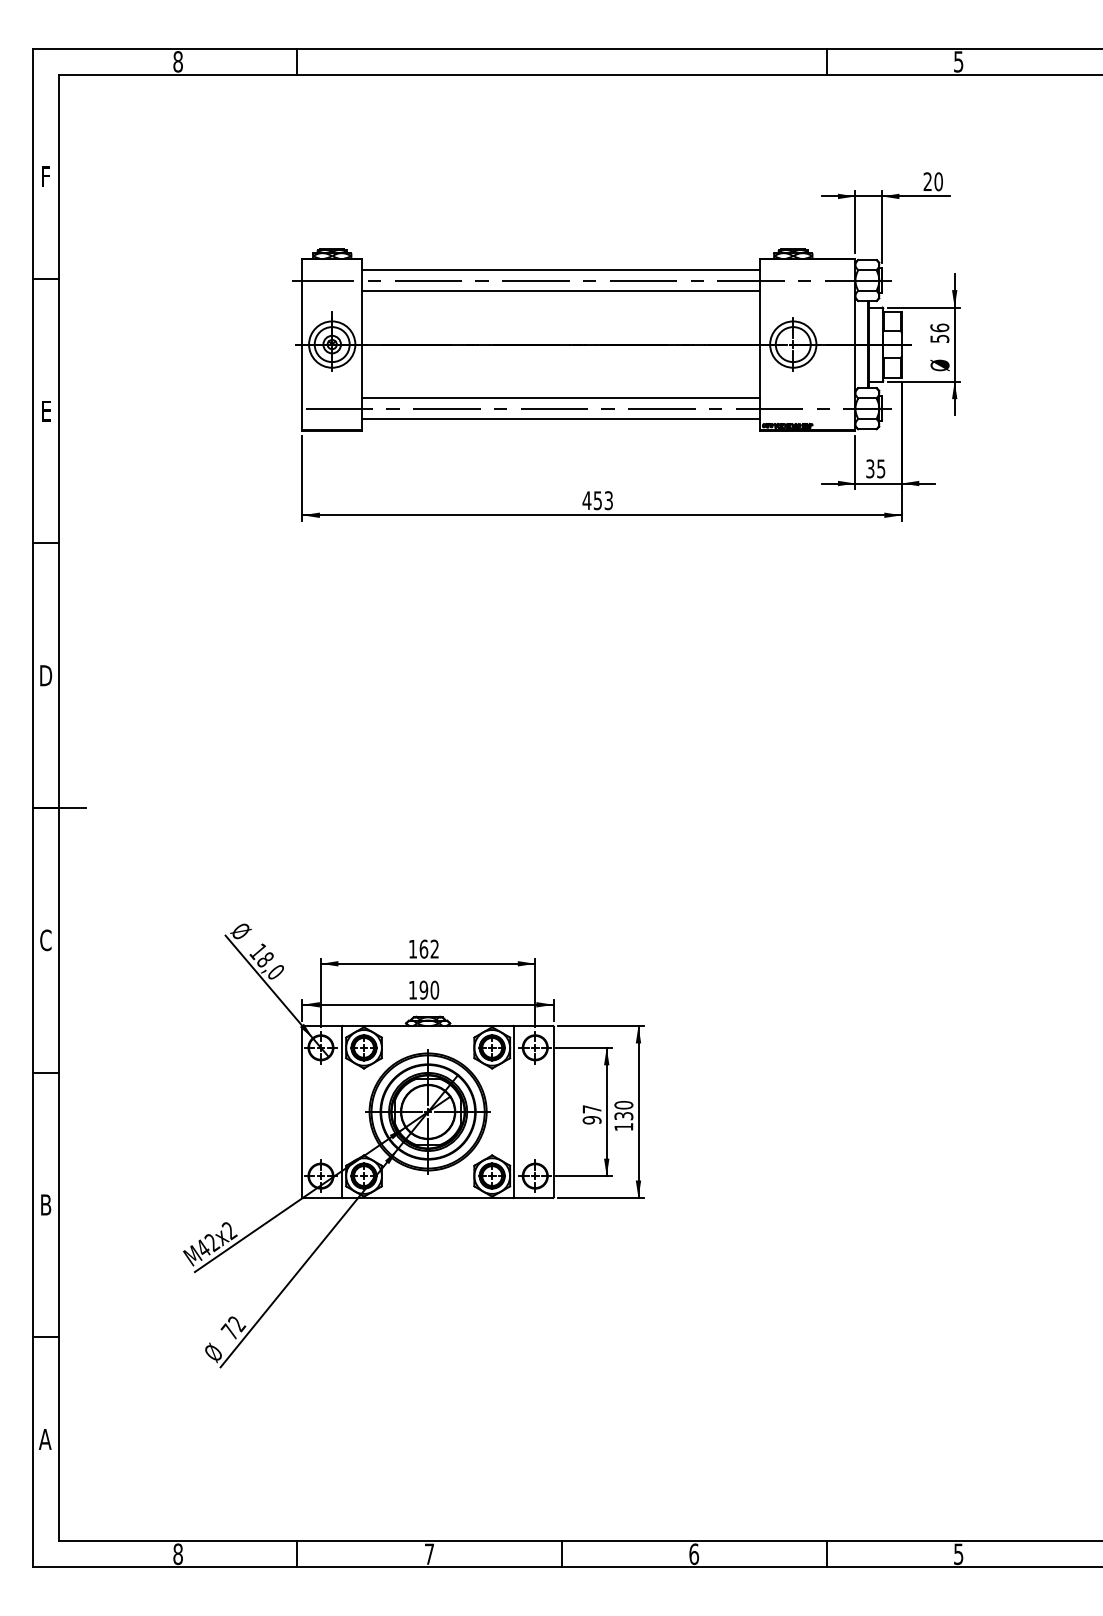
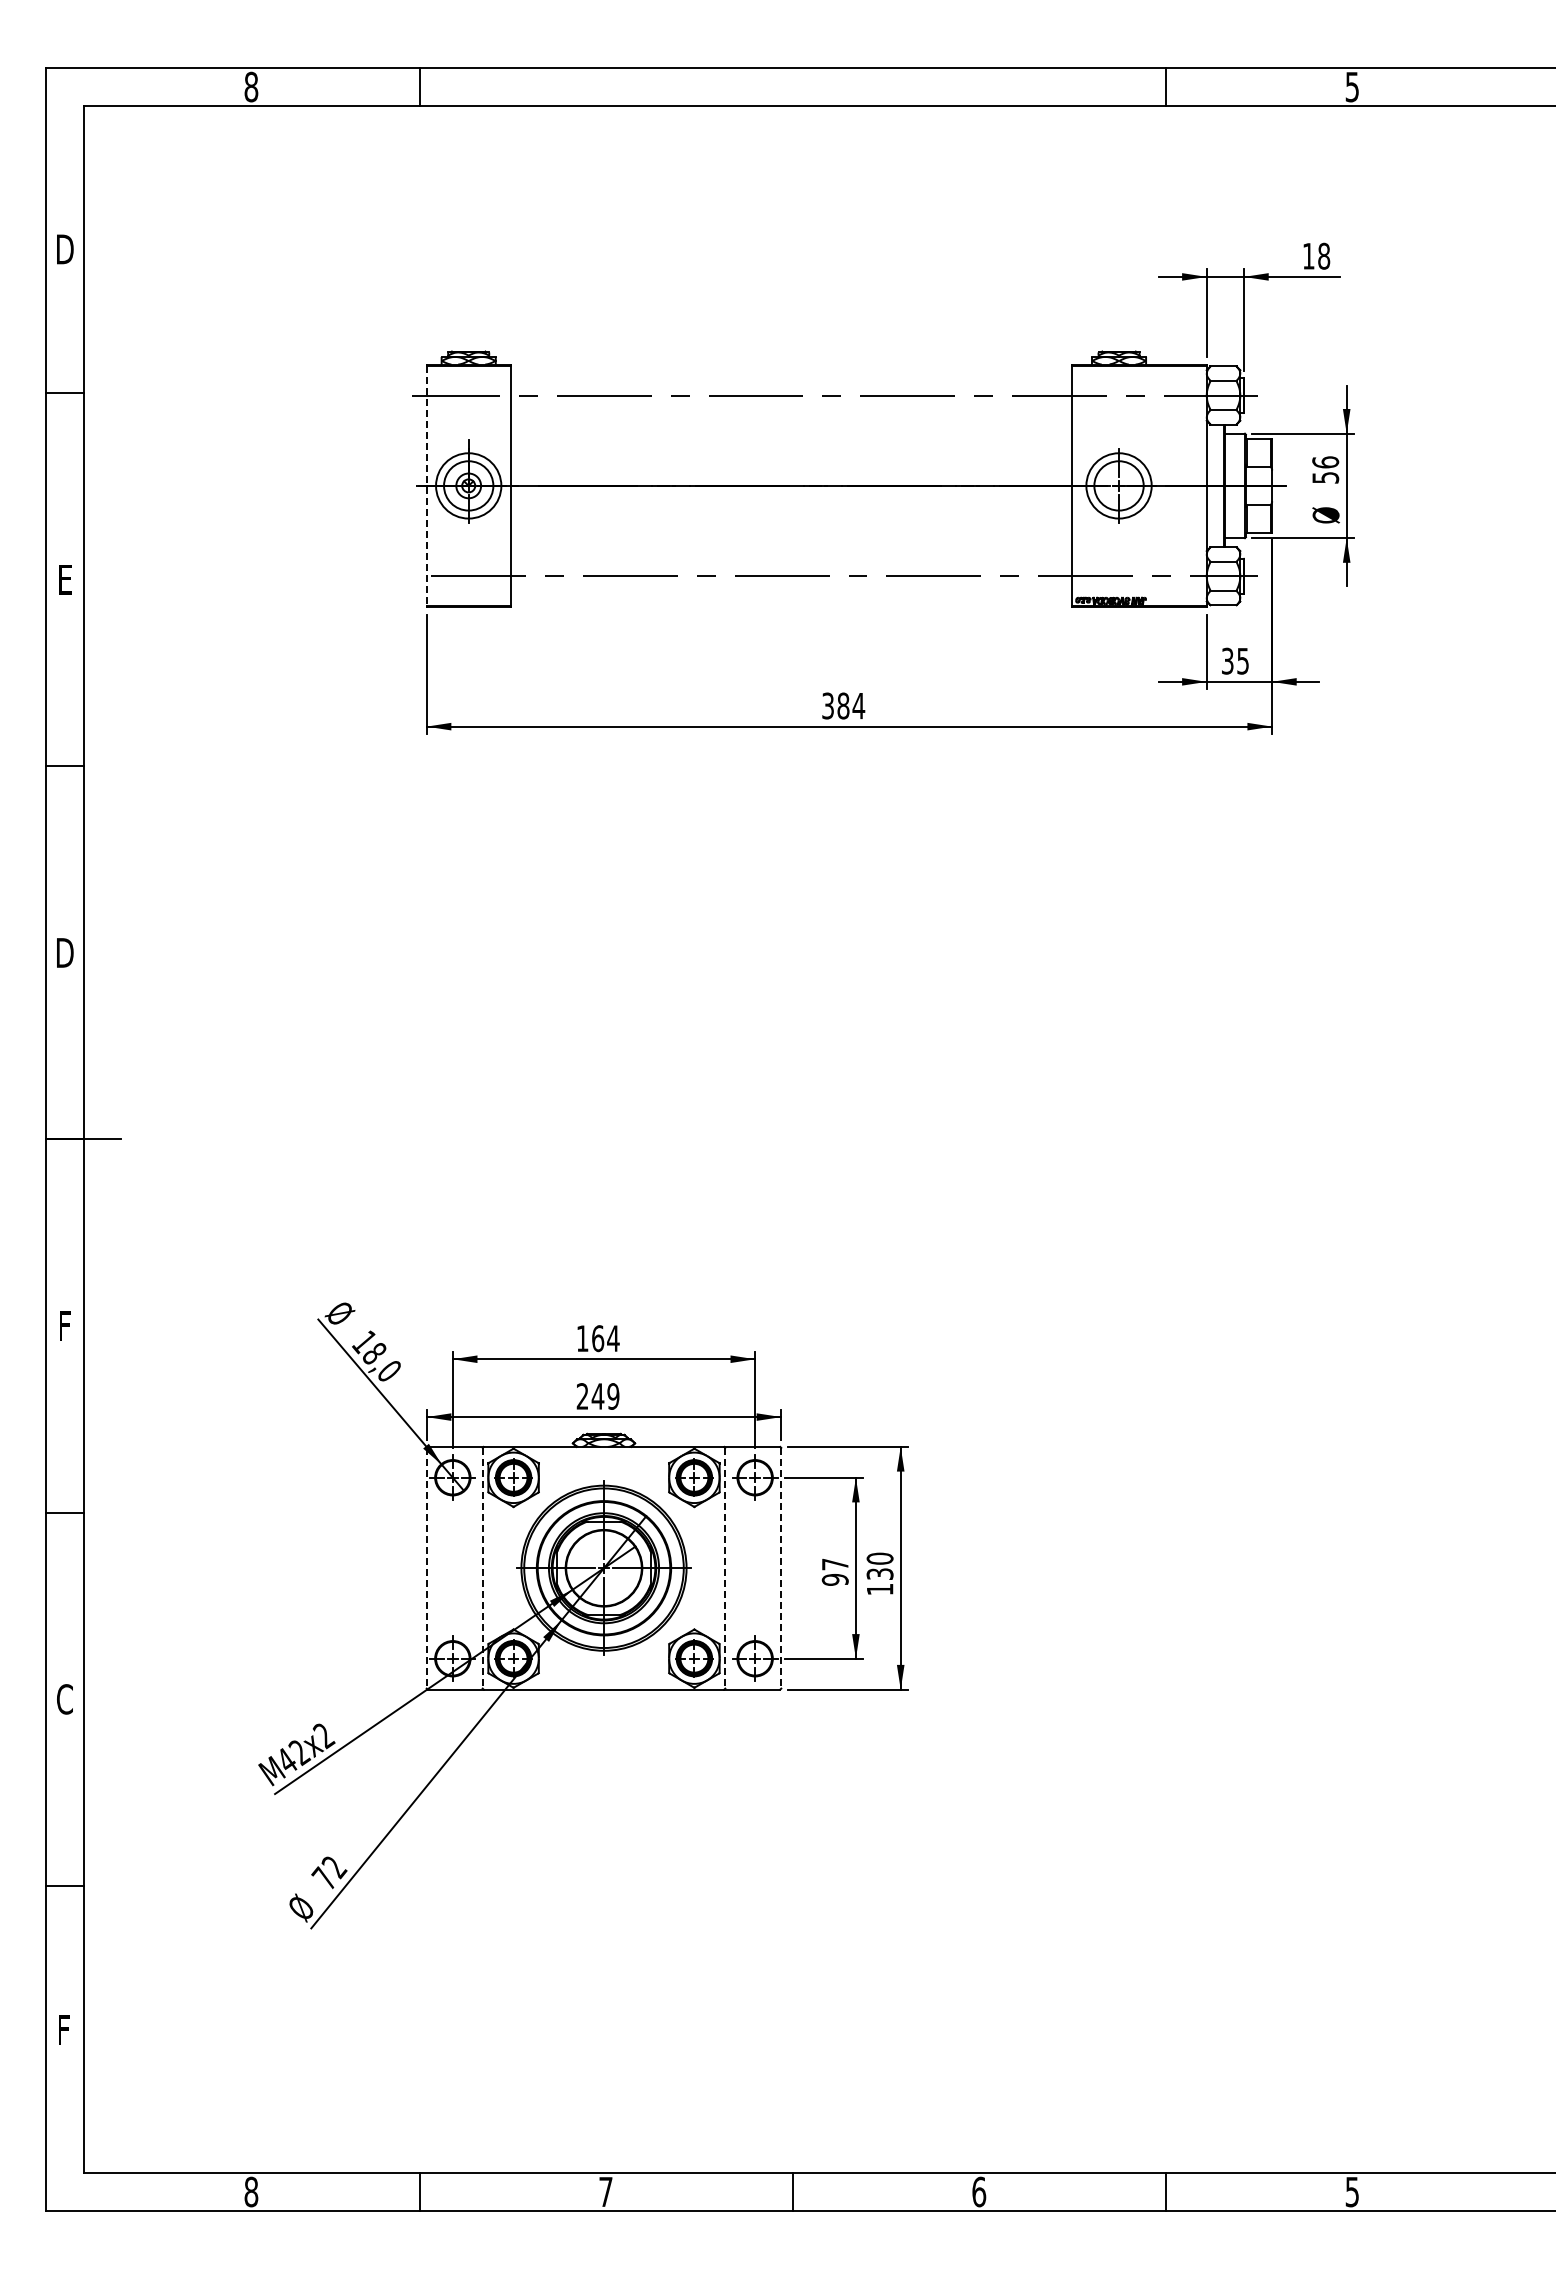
text: (46, 176) -> (65, 249), F -> D
text: (933, 181) -> (1316, 255), 20 -> 18
line: (561, 269) -> (791, 380), removed
line: (561, 291) -> (791, 410), removed
line: (302, 345) -> (426, 486), solid -> dashed
line: (561, 398) -> (791, 561), removed
line: (561, 419) -> (791, 591), removed
text: (597, 500) -> (843, 705), 453 -> 384
text: (45, 939) -> (64, 1325), C -> F
text: (434, 949) -> (613, 1338), 162 -> 164
text: (423, 990) -> (597, 1396), 190 -> 249
line: (302, 1112) -> (426, 1568), solid -> dashed
line: (341, 1112) -> (482, 1568), solid -> dashed
line: (514, 1112) -> (725, 1568), solid -> dashed
line: (553, 1112) -> (781, 1568), solid -> dashed
text: (45, 1205) -> (64, 1699), B -> C
text: (44, 1439) -> (63, 2029), A -> F

